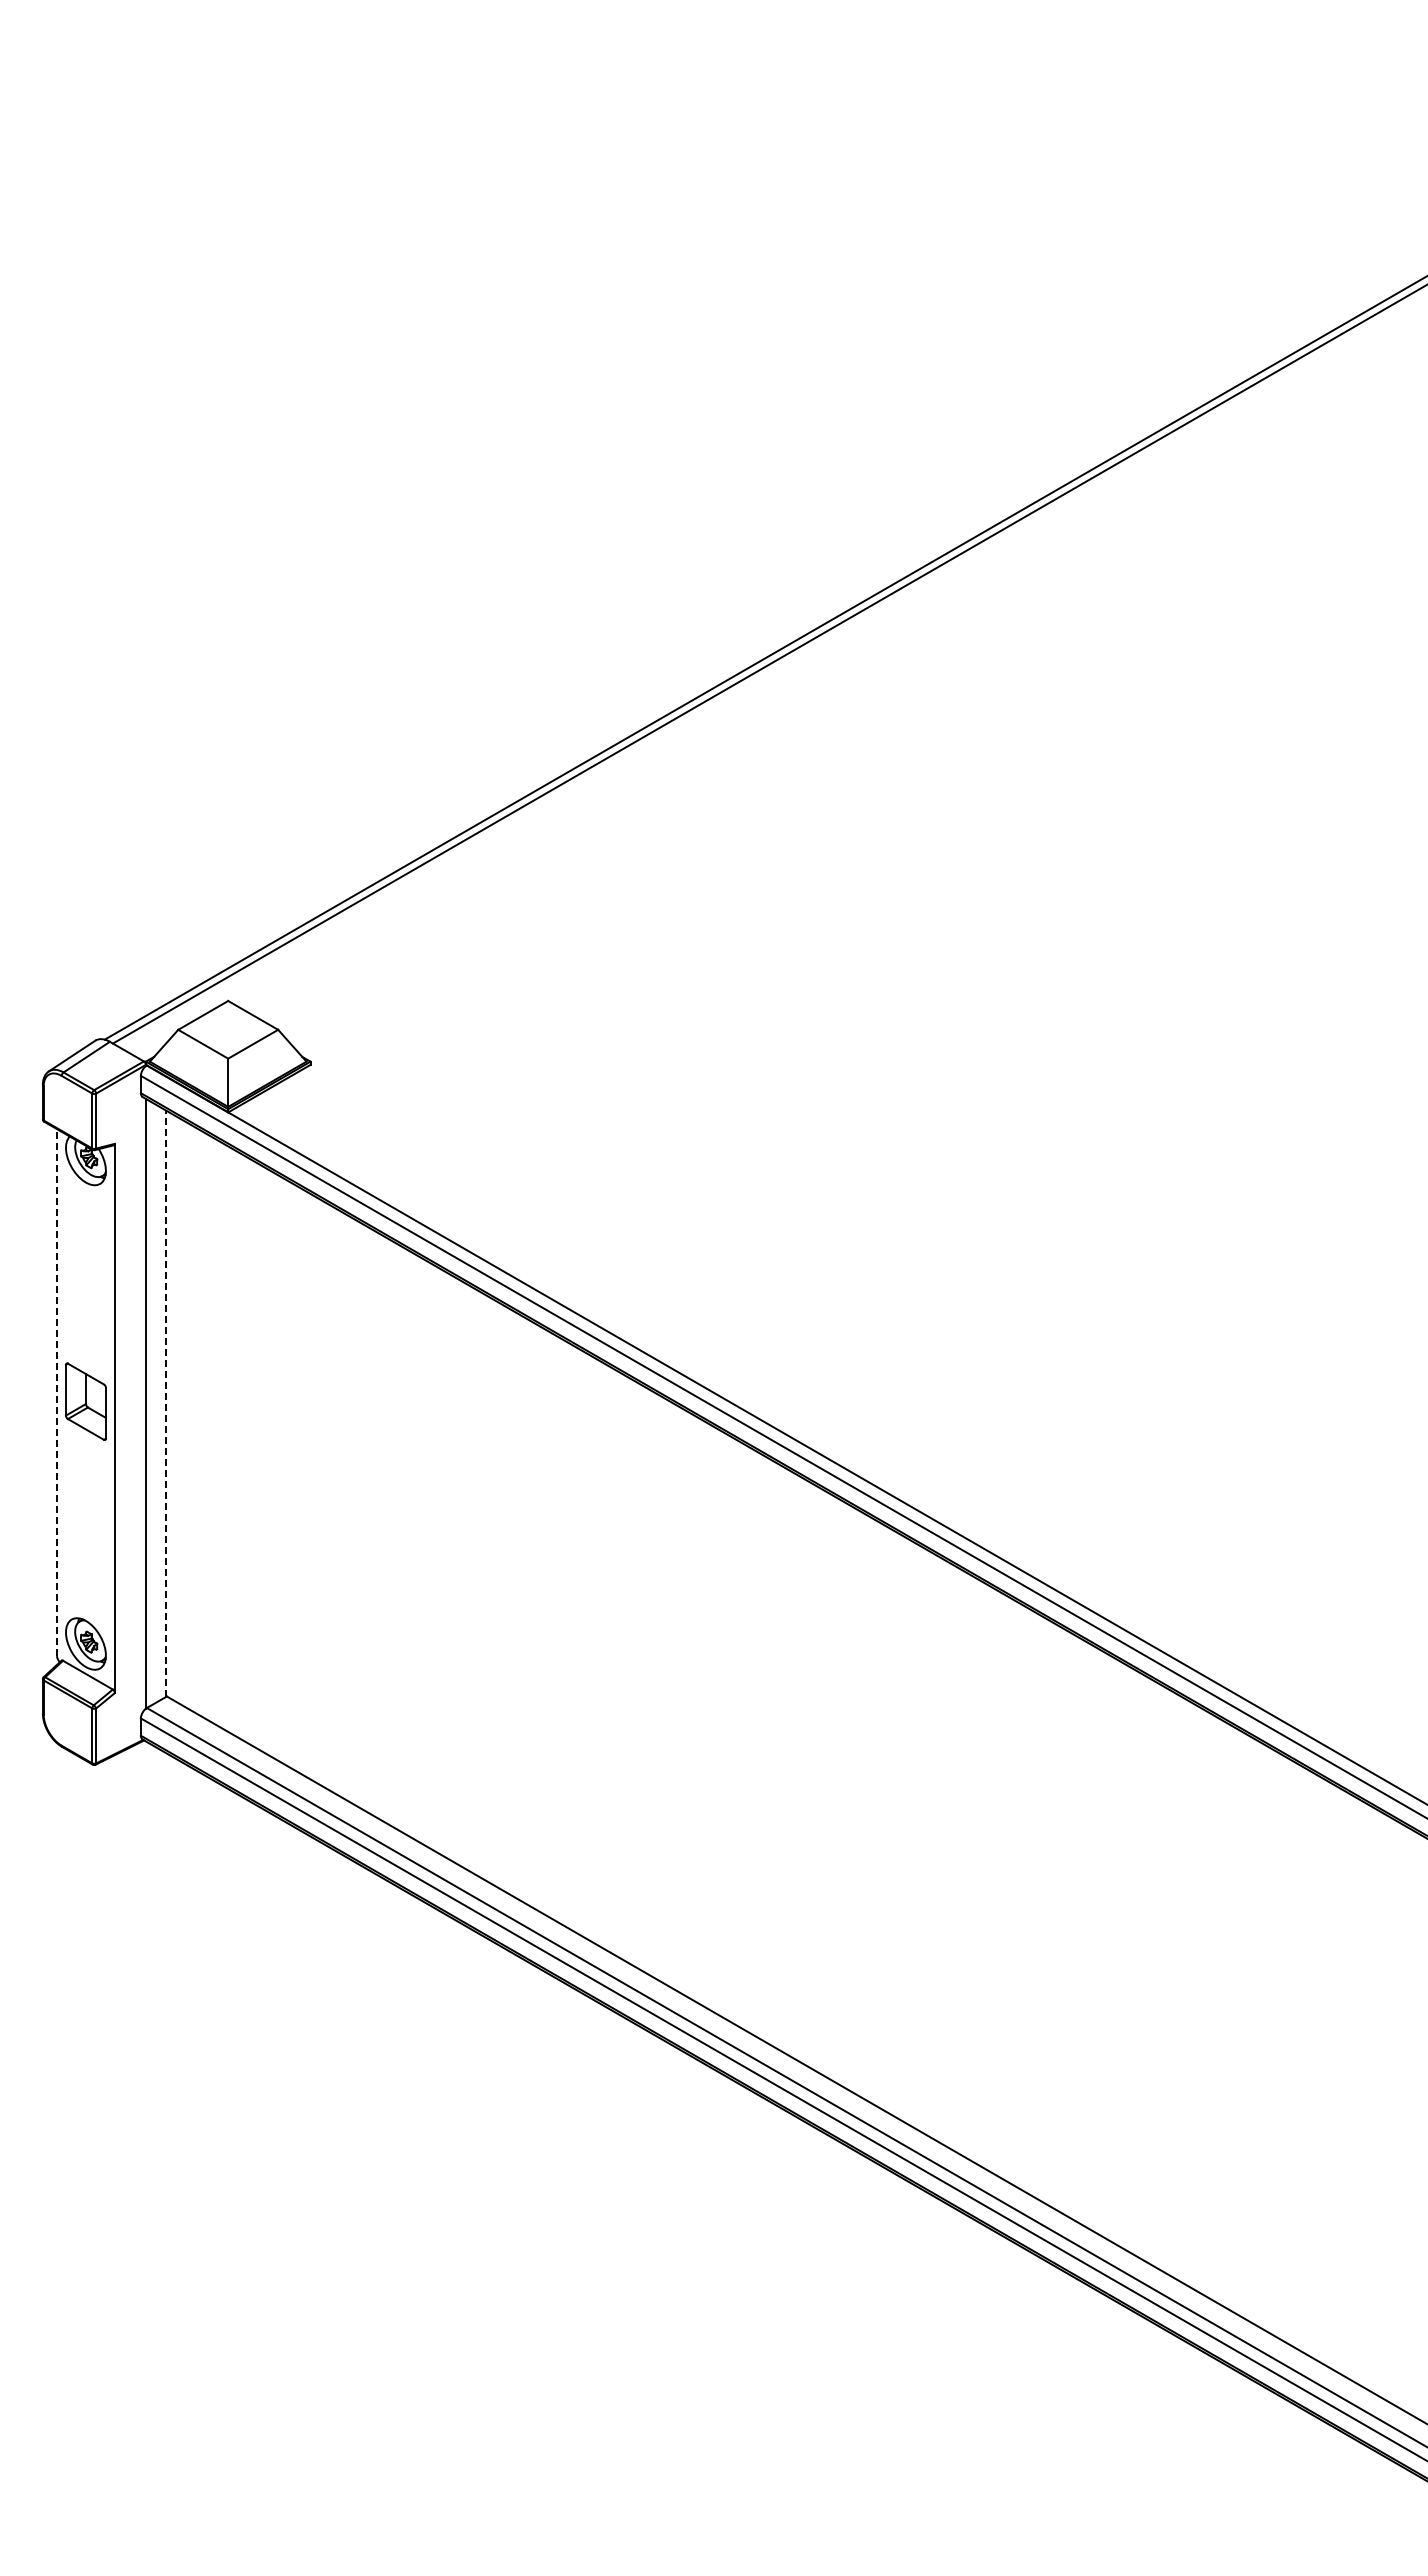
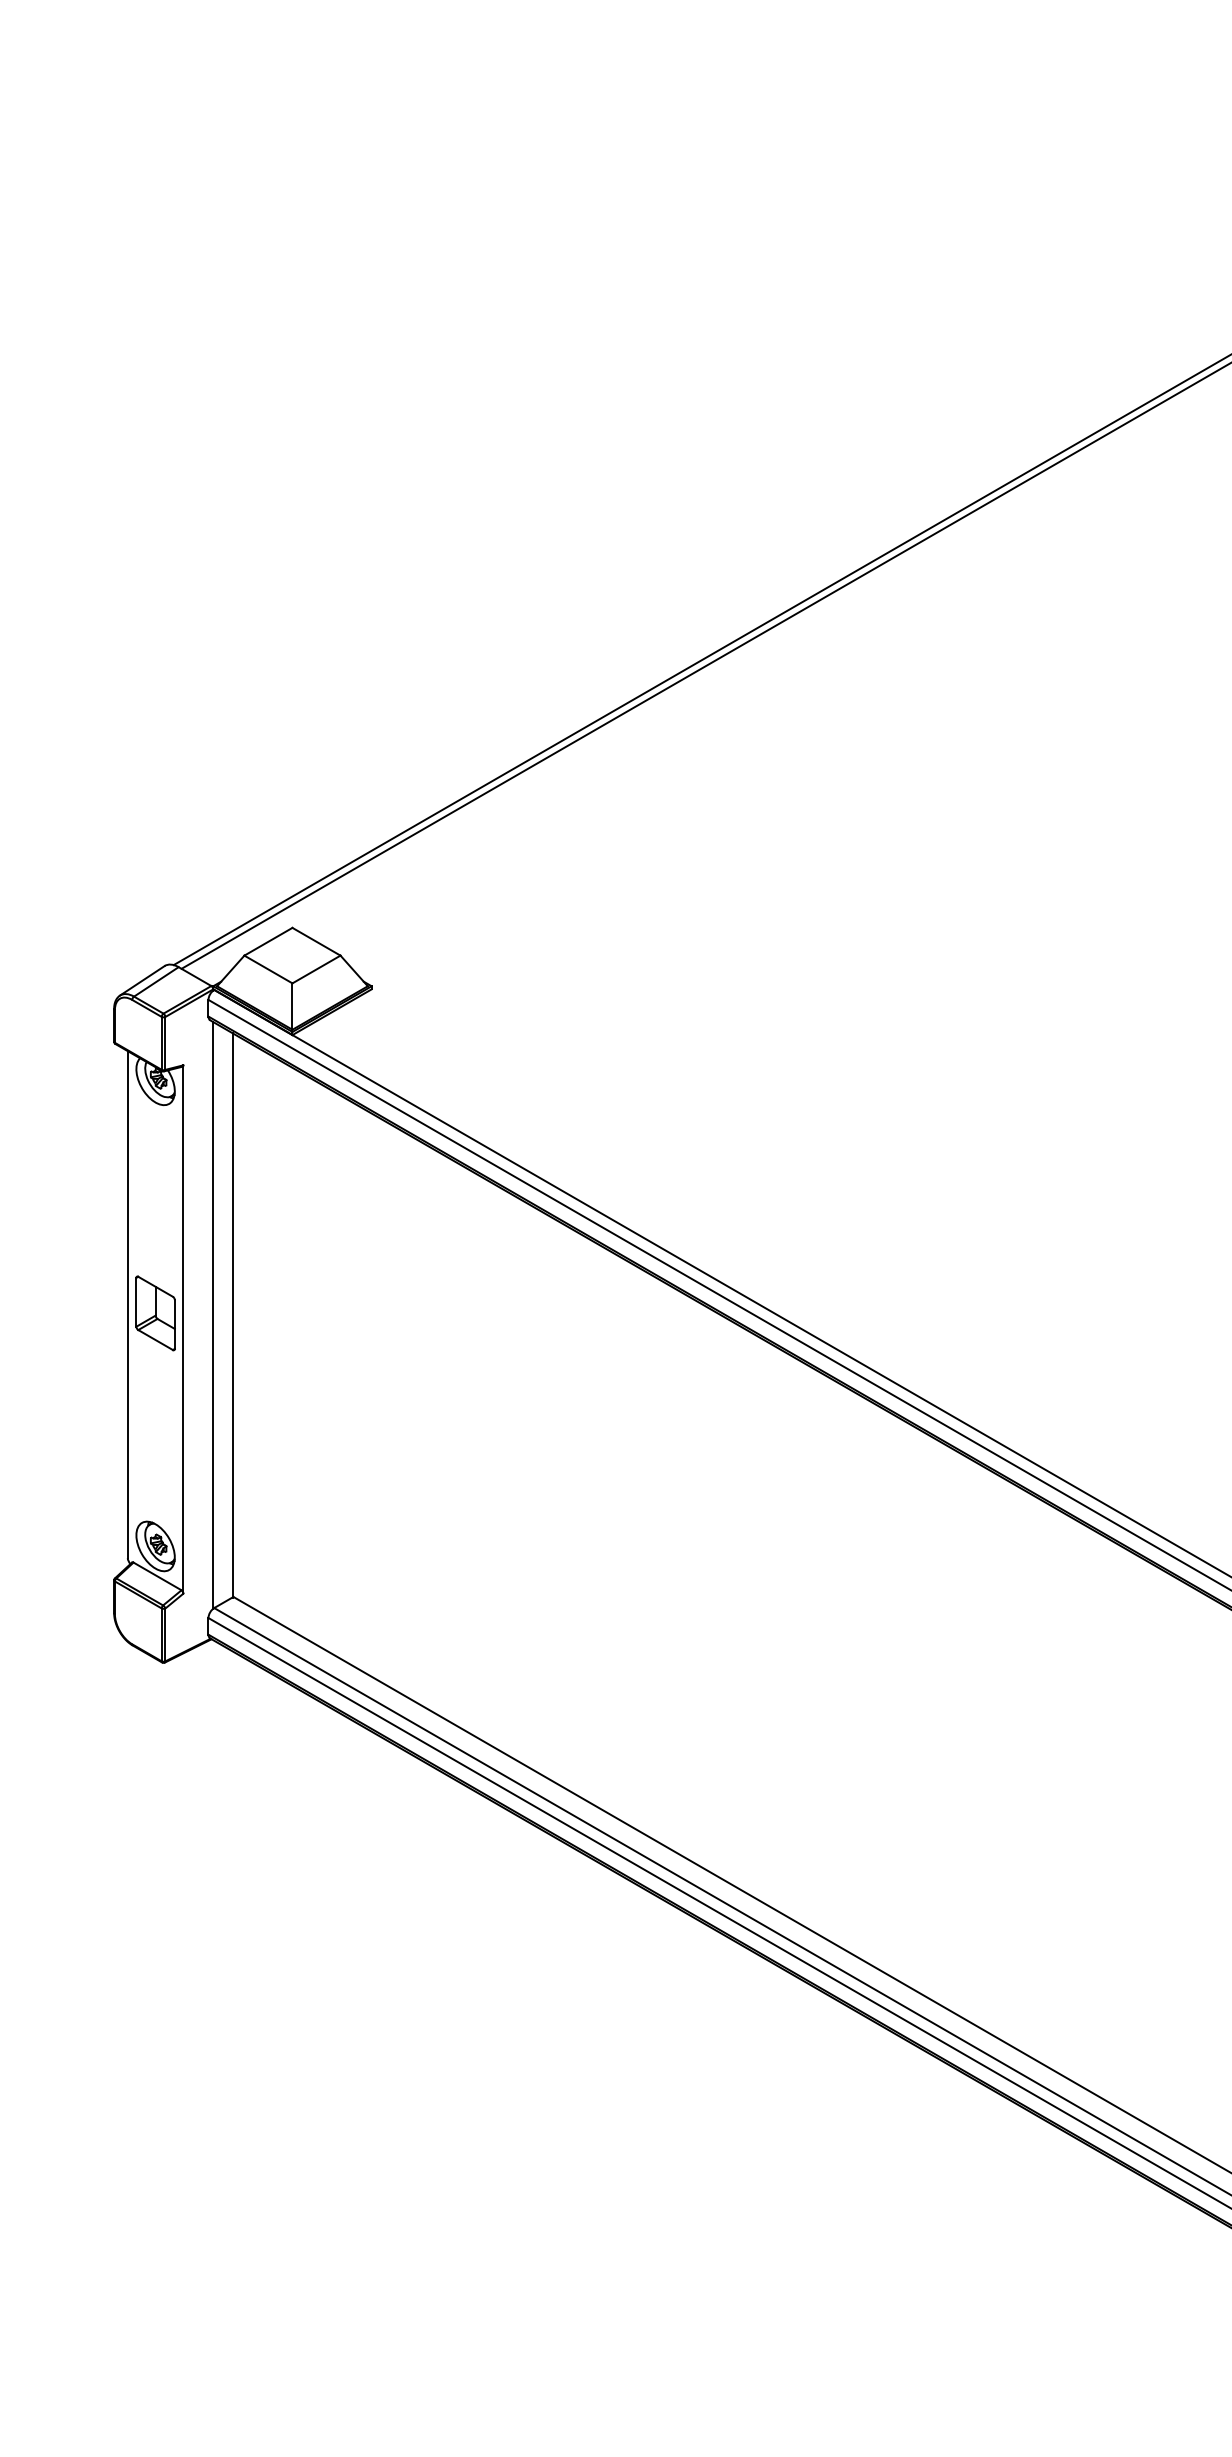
line: (57, 1392) -> (128, 1304), dashed -> solid
line: (165, 1403) -> (232, 1315), dashed -> solid

